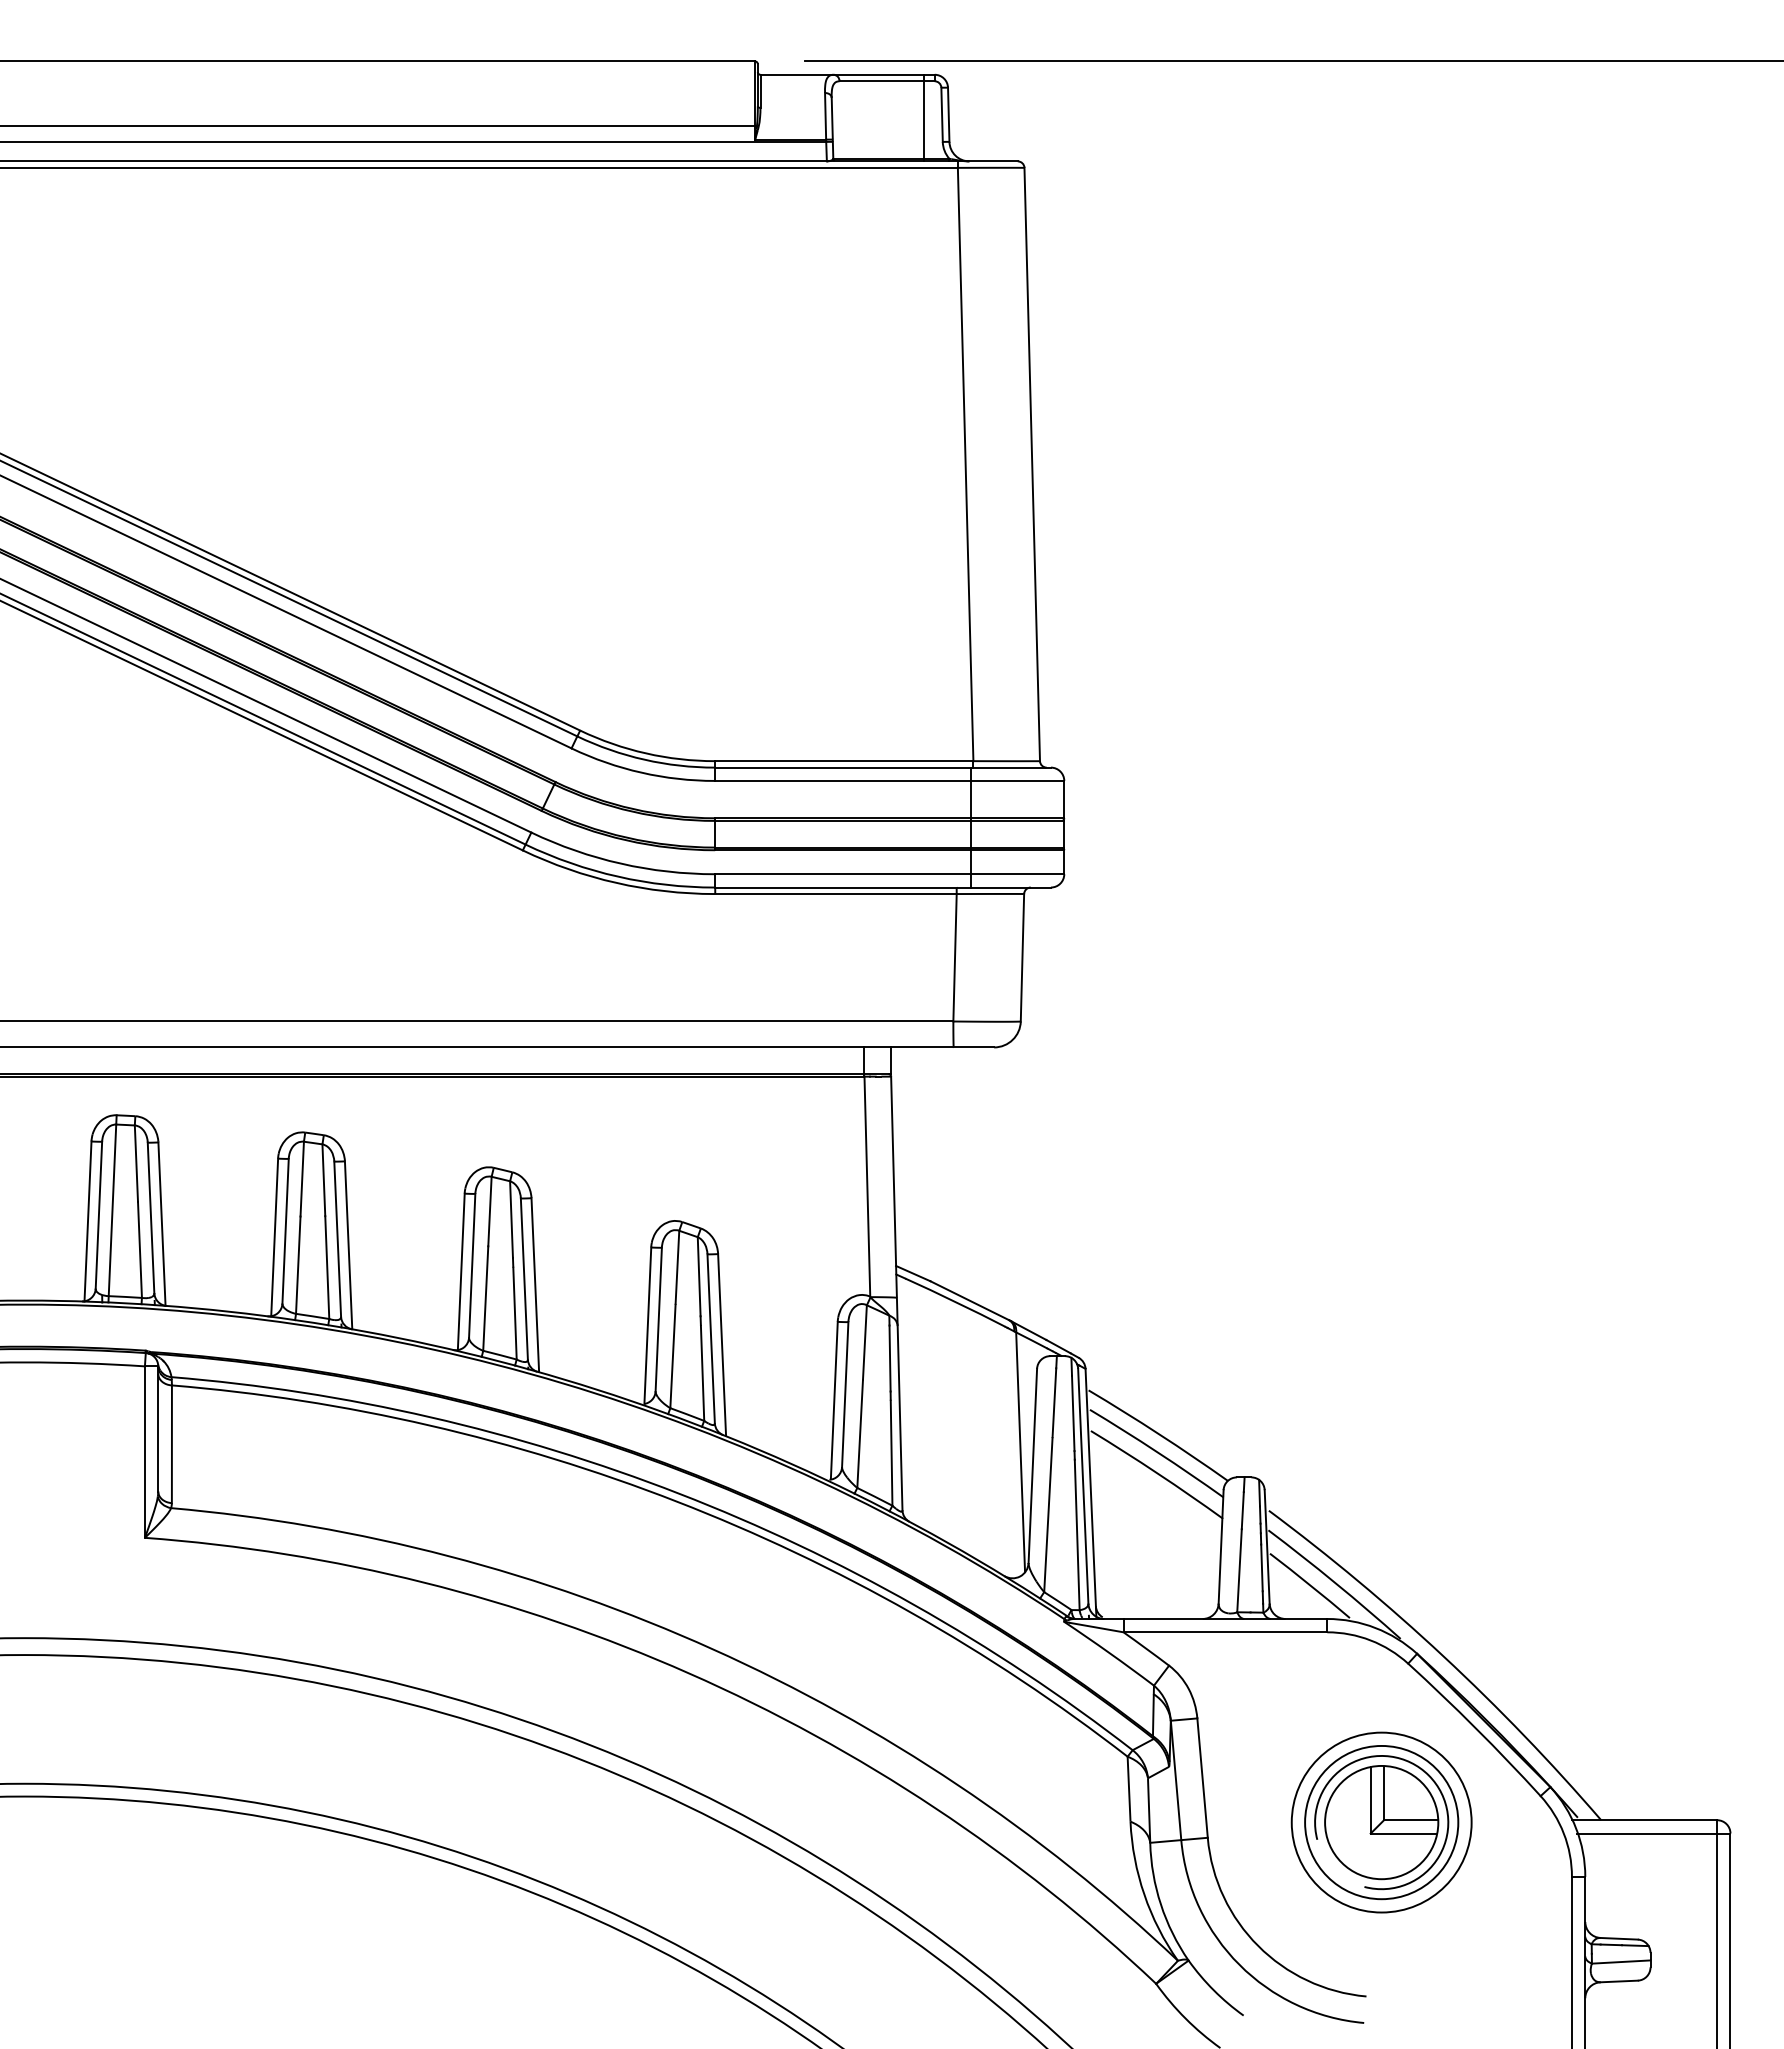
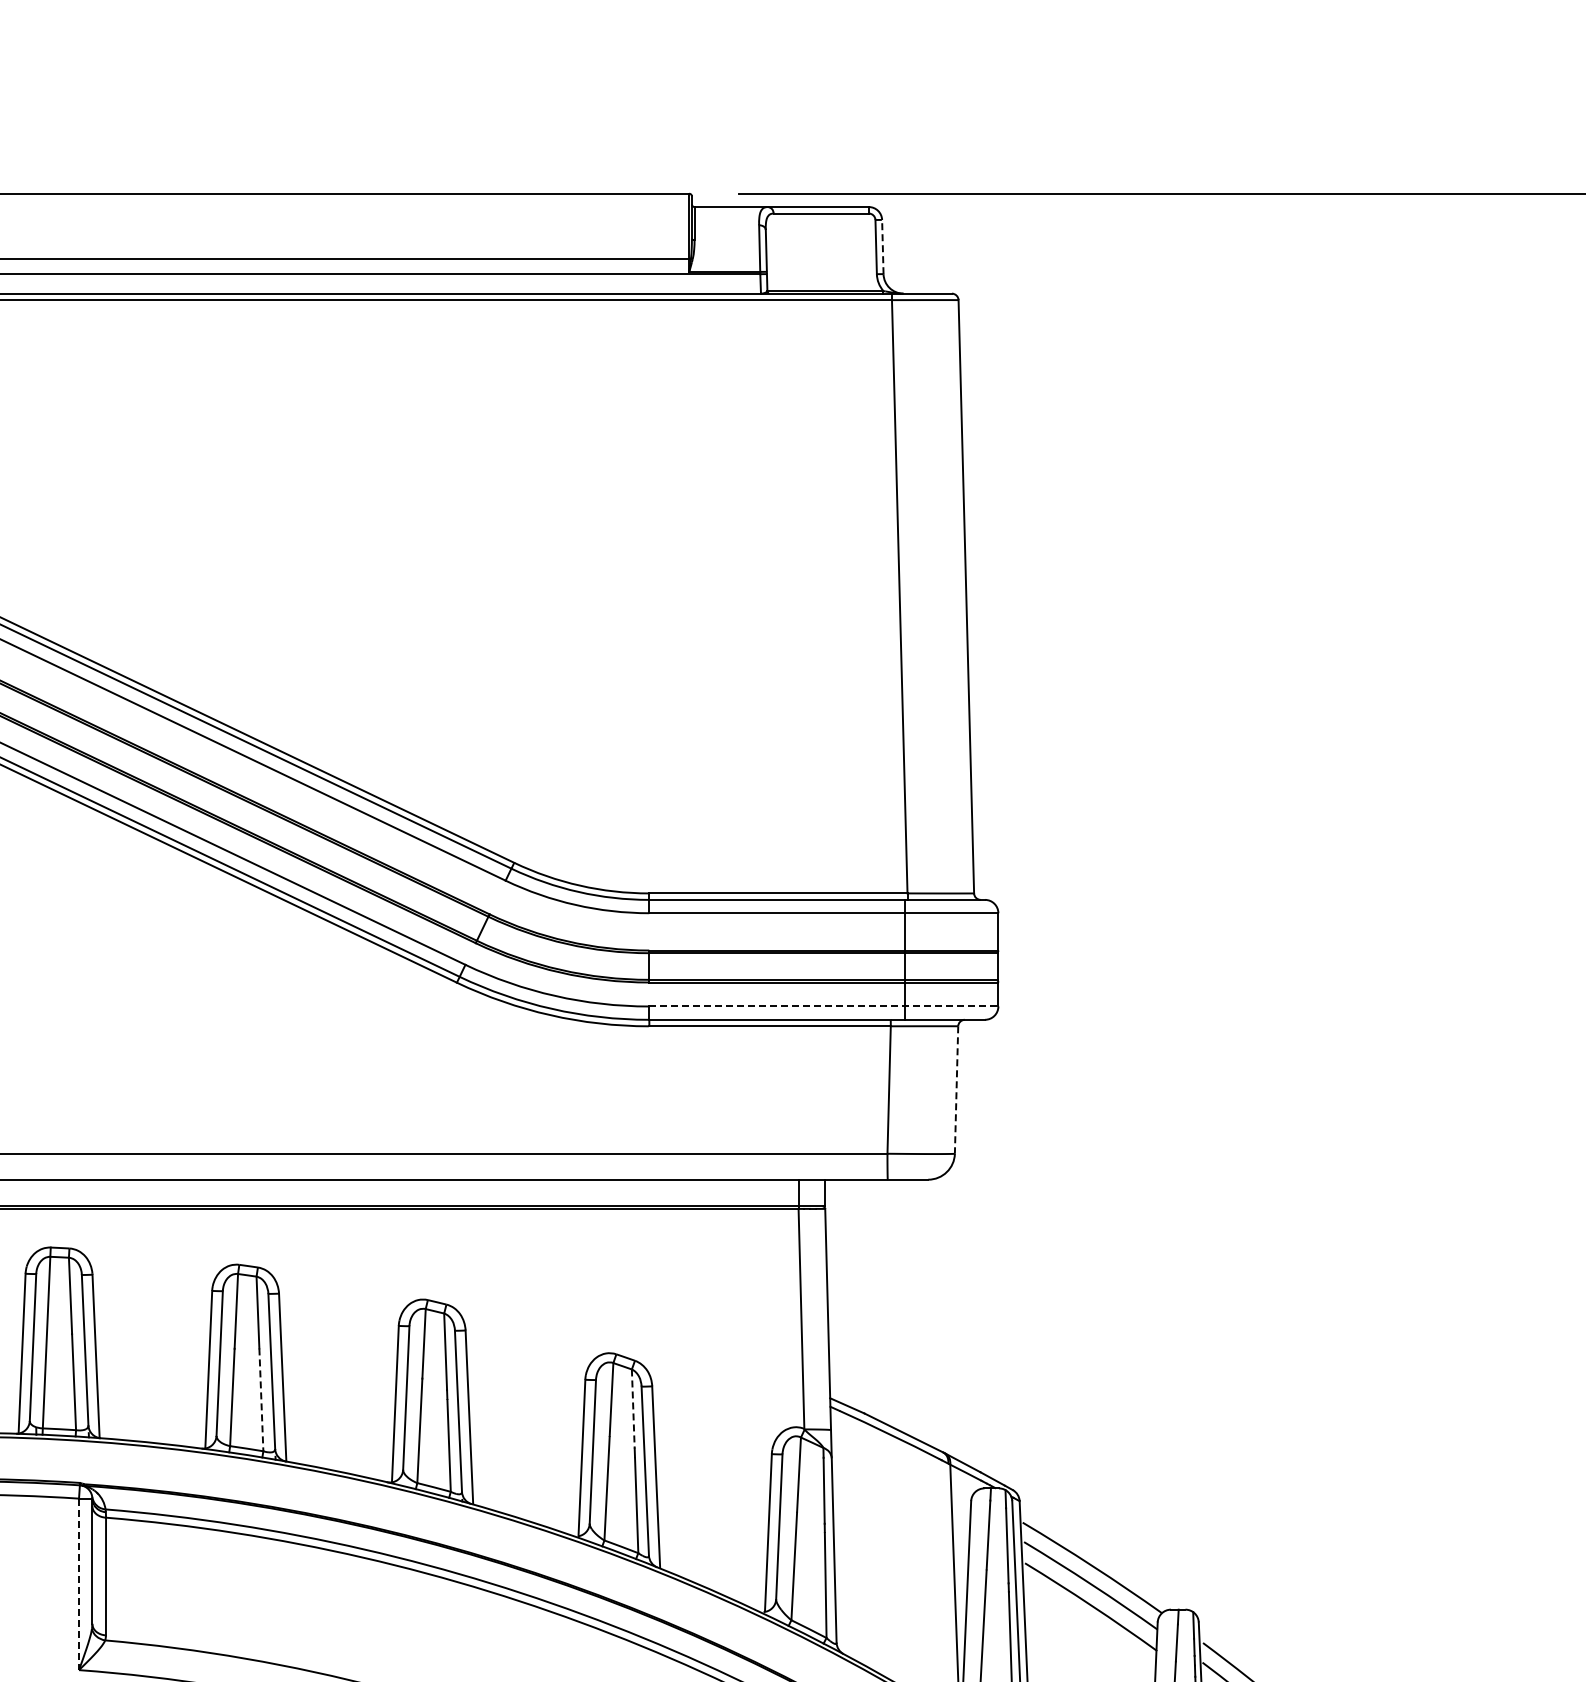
line: (948, 114) -> (882, 246), solid -> dashed
line: (924, 117) -> (858, 249), removed
line: (889, 874) -> (823, 1006), solid -> dashed
line: (1022, 957) -> (956, 1089), solid -> dashed
line: (327, 1268) -> (261, 1400), solid -> dashed
line: (699, 1276) -> (633, 1408), solid -> dashed
line: (144, 1452) -> (78, 1584), solid -> dashed

